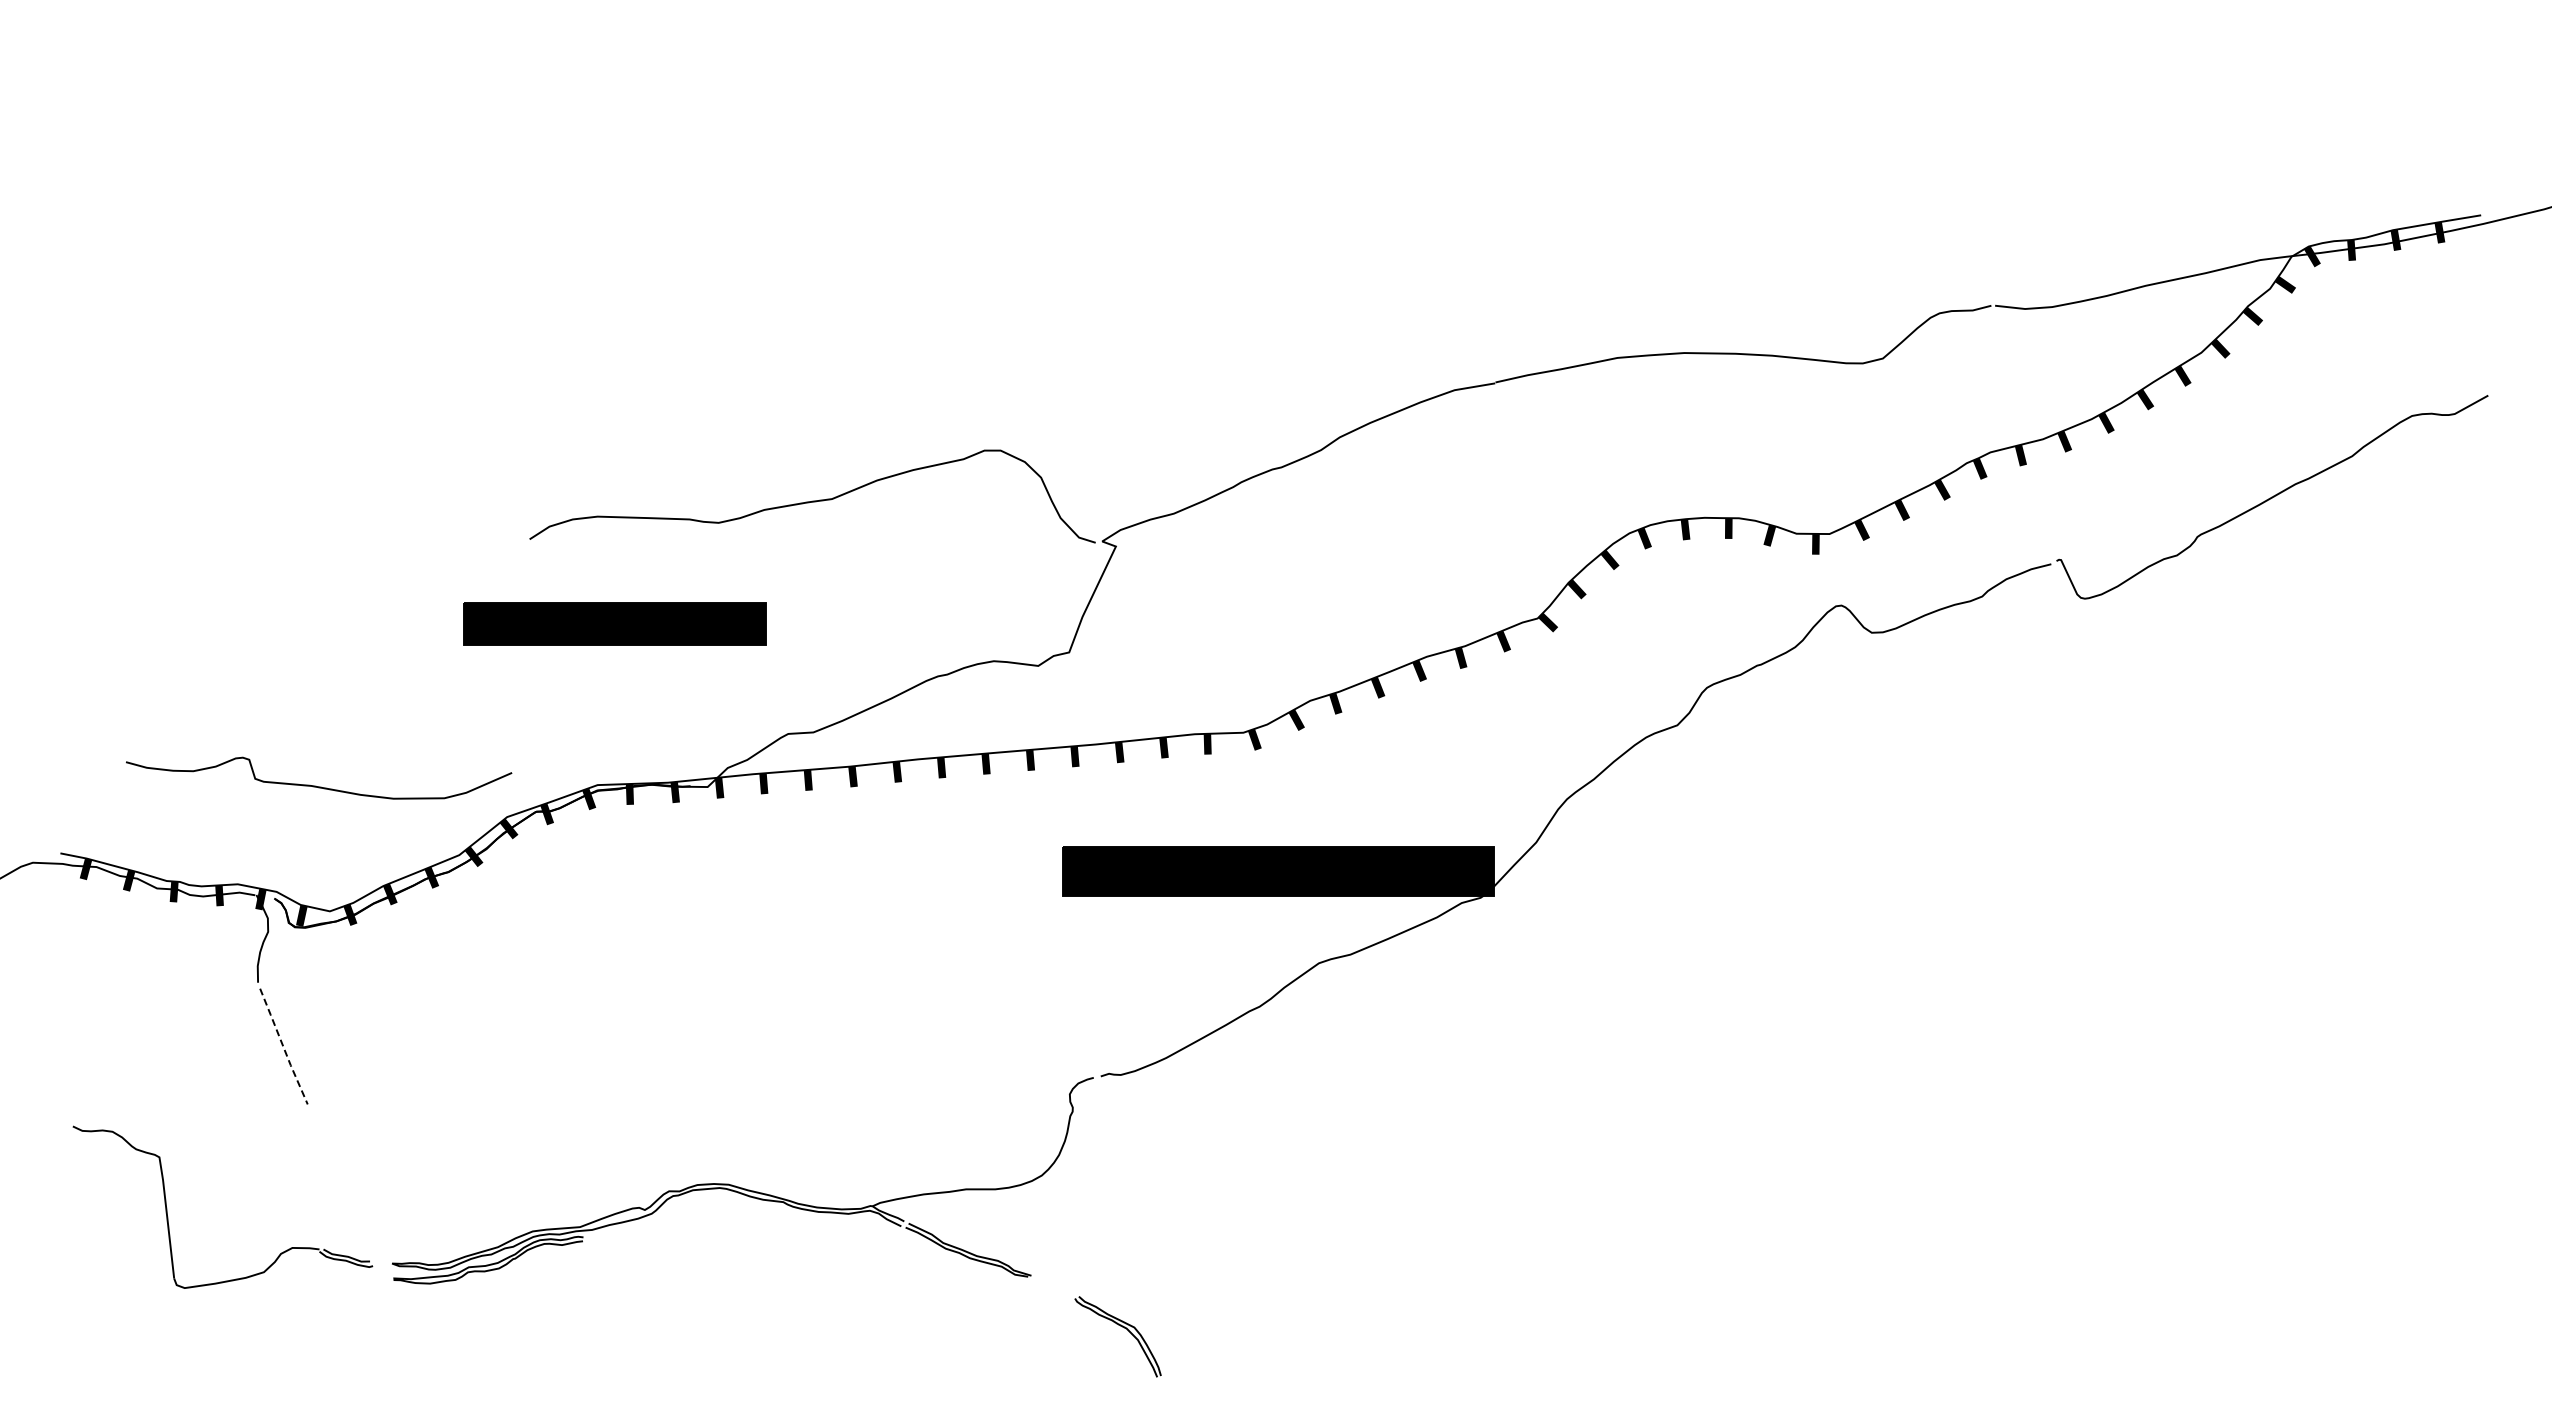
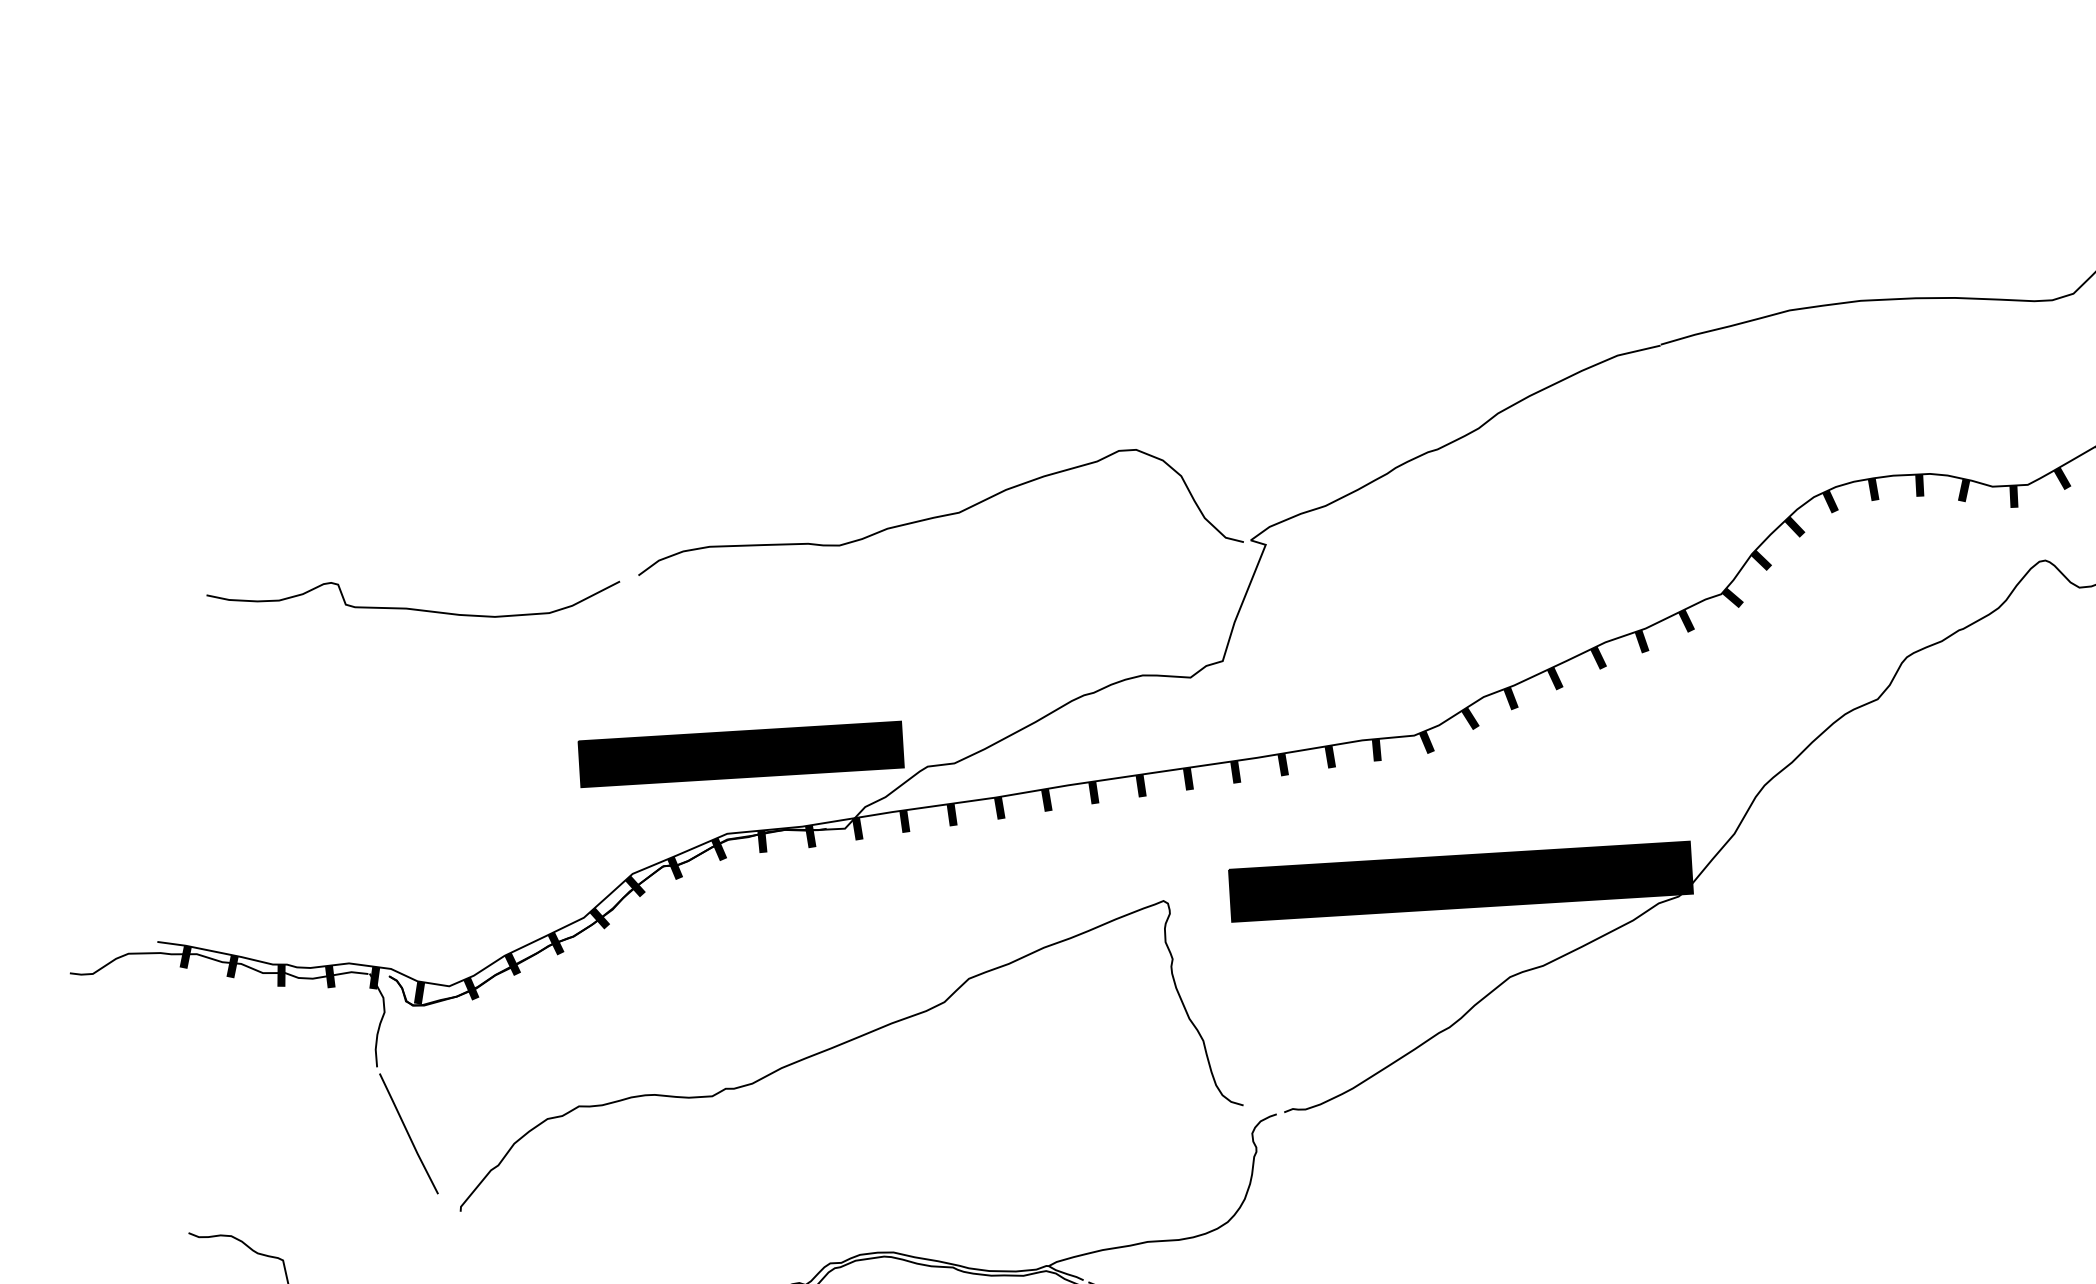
part: (614, 623) -> (740, 754), moved
curve: (316, 785) -> (411, 607), moved
curve: (693, 988) -> (843, 1044), added
line: (283, 1047) -> (408, 1134), dashed -> solid

